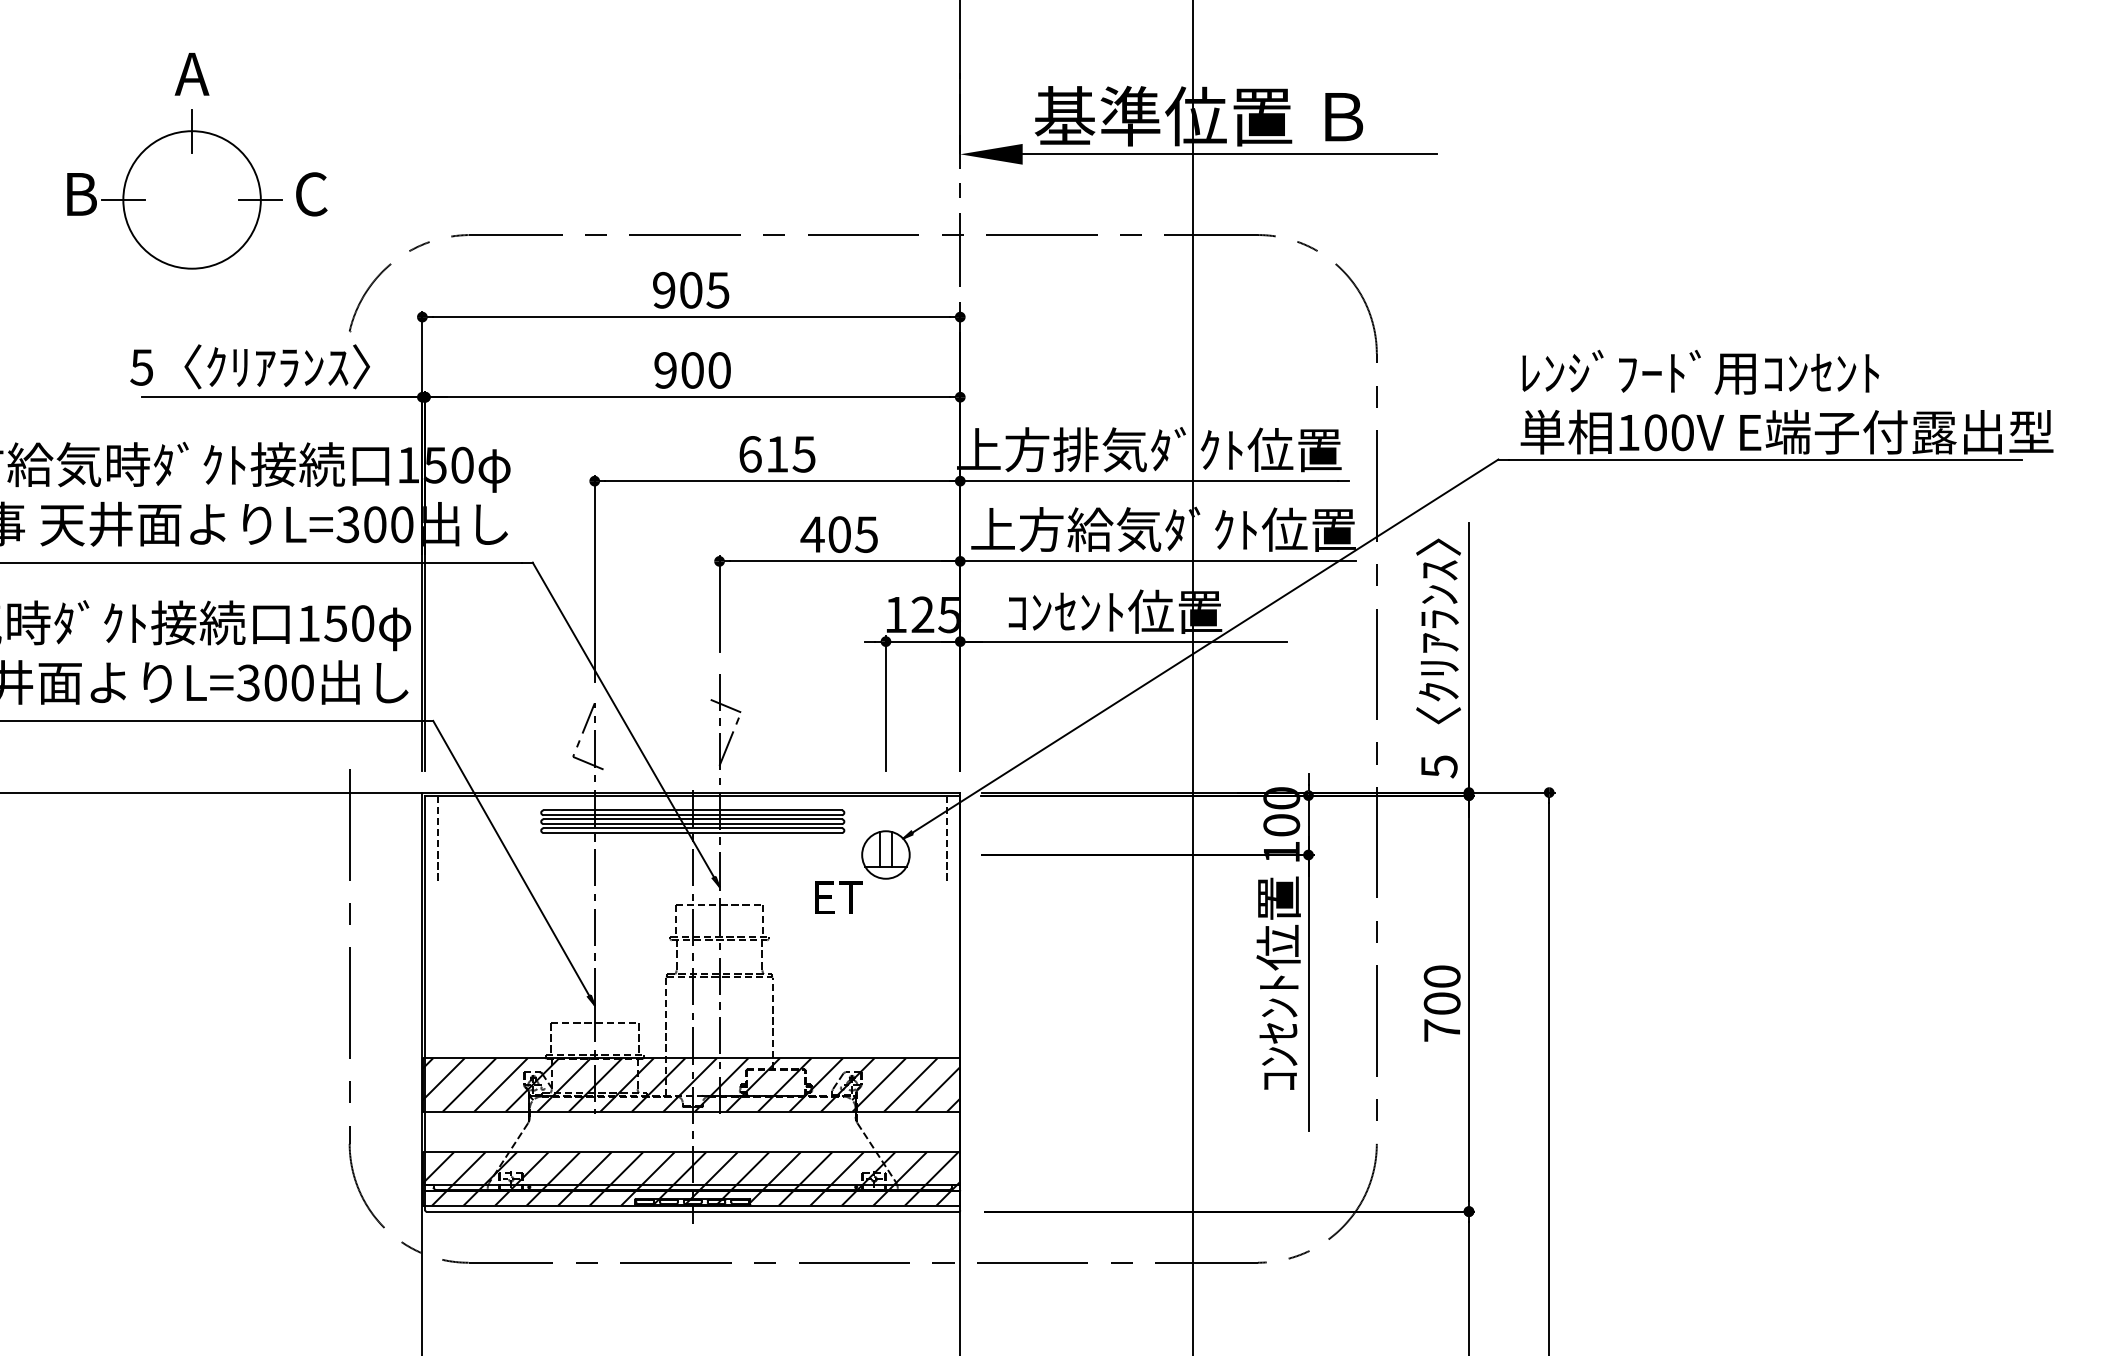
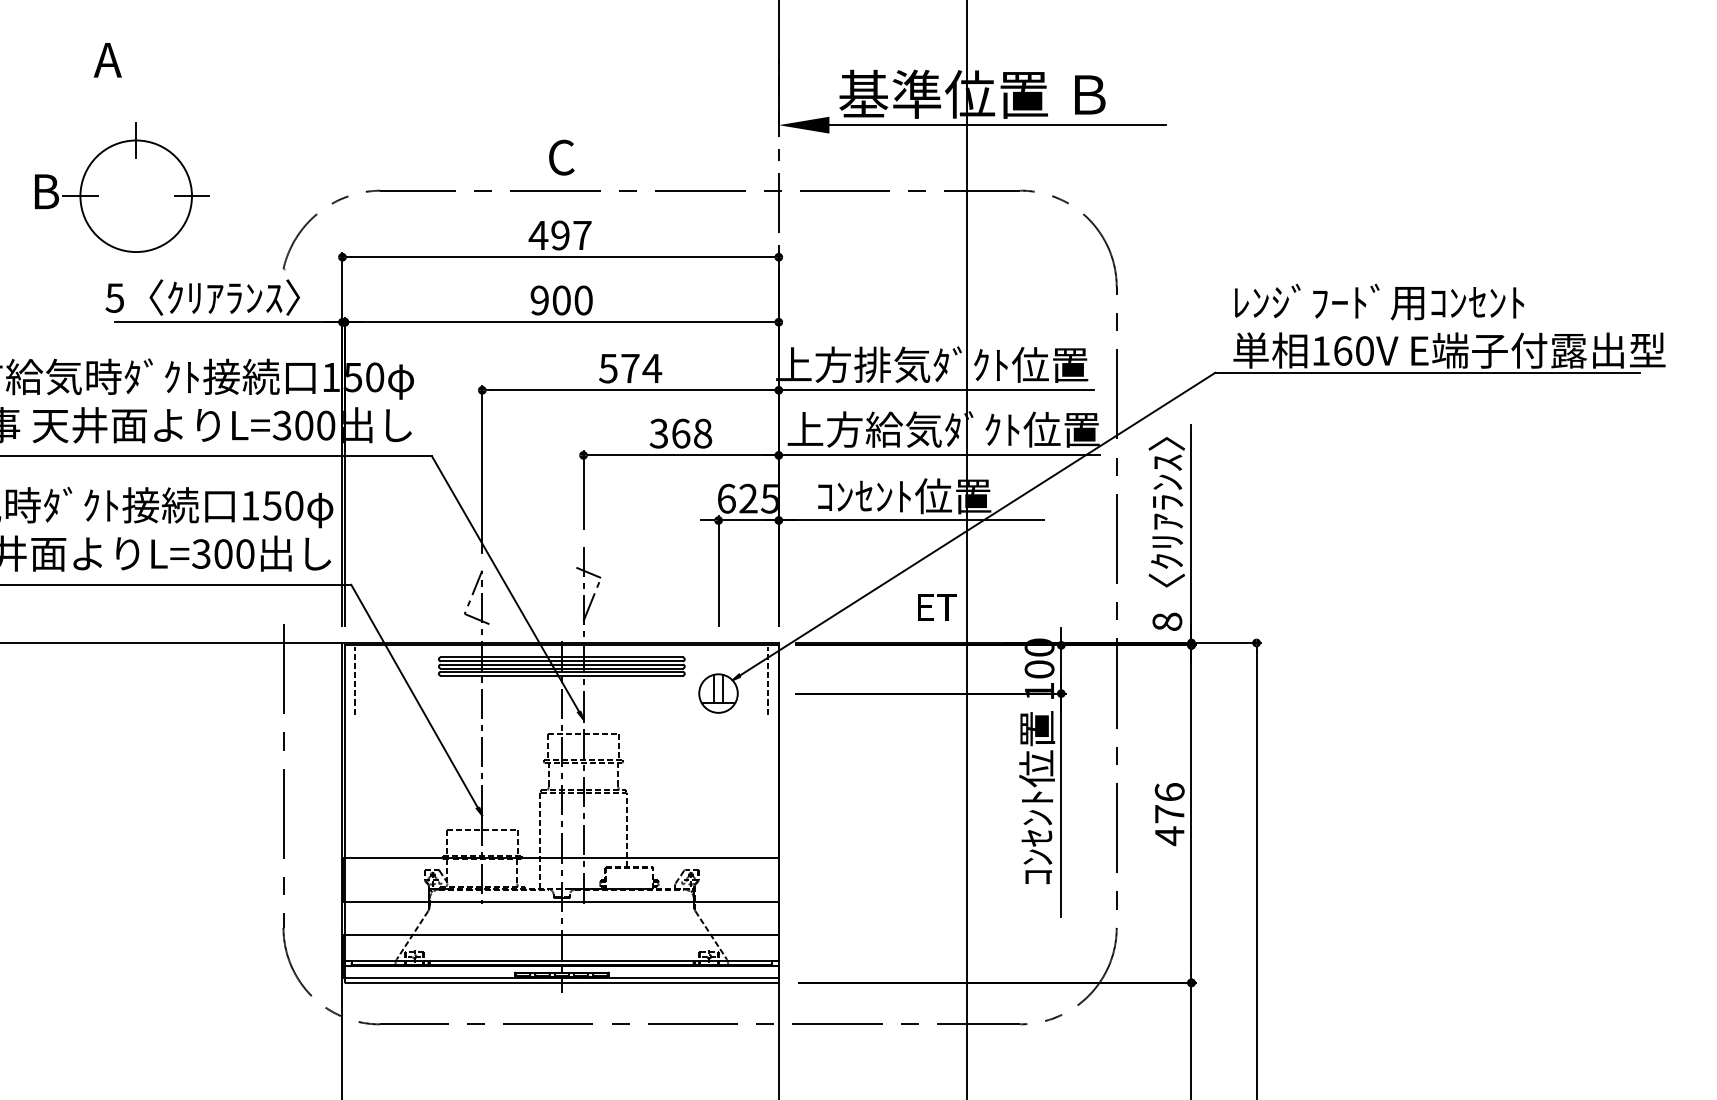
text: (191, 74) -> (107, 60), moved
part: (174, 189) -> (121, 187), moved
text: (311, 194) -> (561, 157), moved
text: (690, 290) -> (559, 235), 905 -> 497
text: (1655, 432) -> (1342, 350), 100V -> 160V
text: (777, 454) -> (630, 368), 615 -> 574
text: (839, 534) -> (680, 433), 405 -> 368
text: (896, 614) -> (727, 498), 125 -> 625
text: (1439, 766) -> (1167, 621), 5 -> 8
text: (838, 897) -> (937, 607), moved
text: (1441, 1004) -> (1169, 814), 700 -> 476
hatch: (691, 1084) -> (560, 879), removed
hatch: (691, 1178) -> (560, 956), removed

